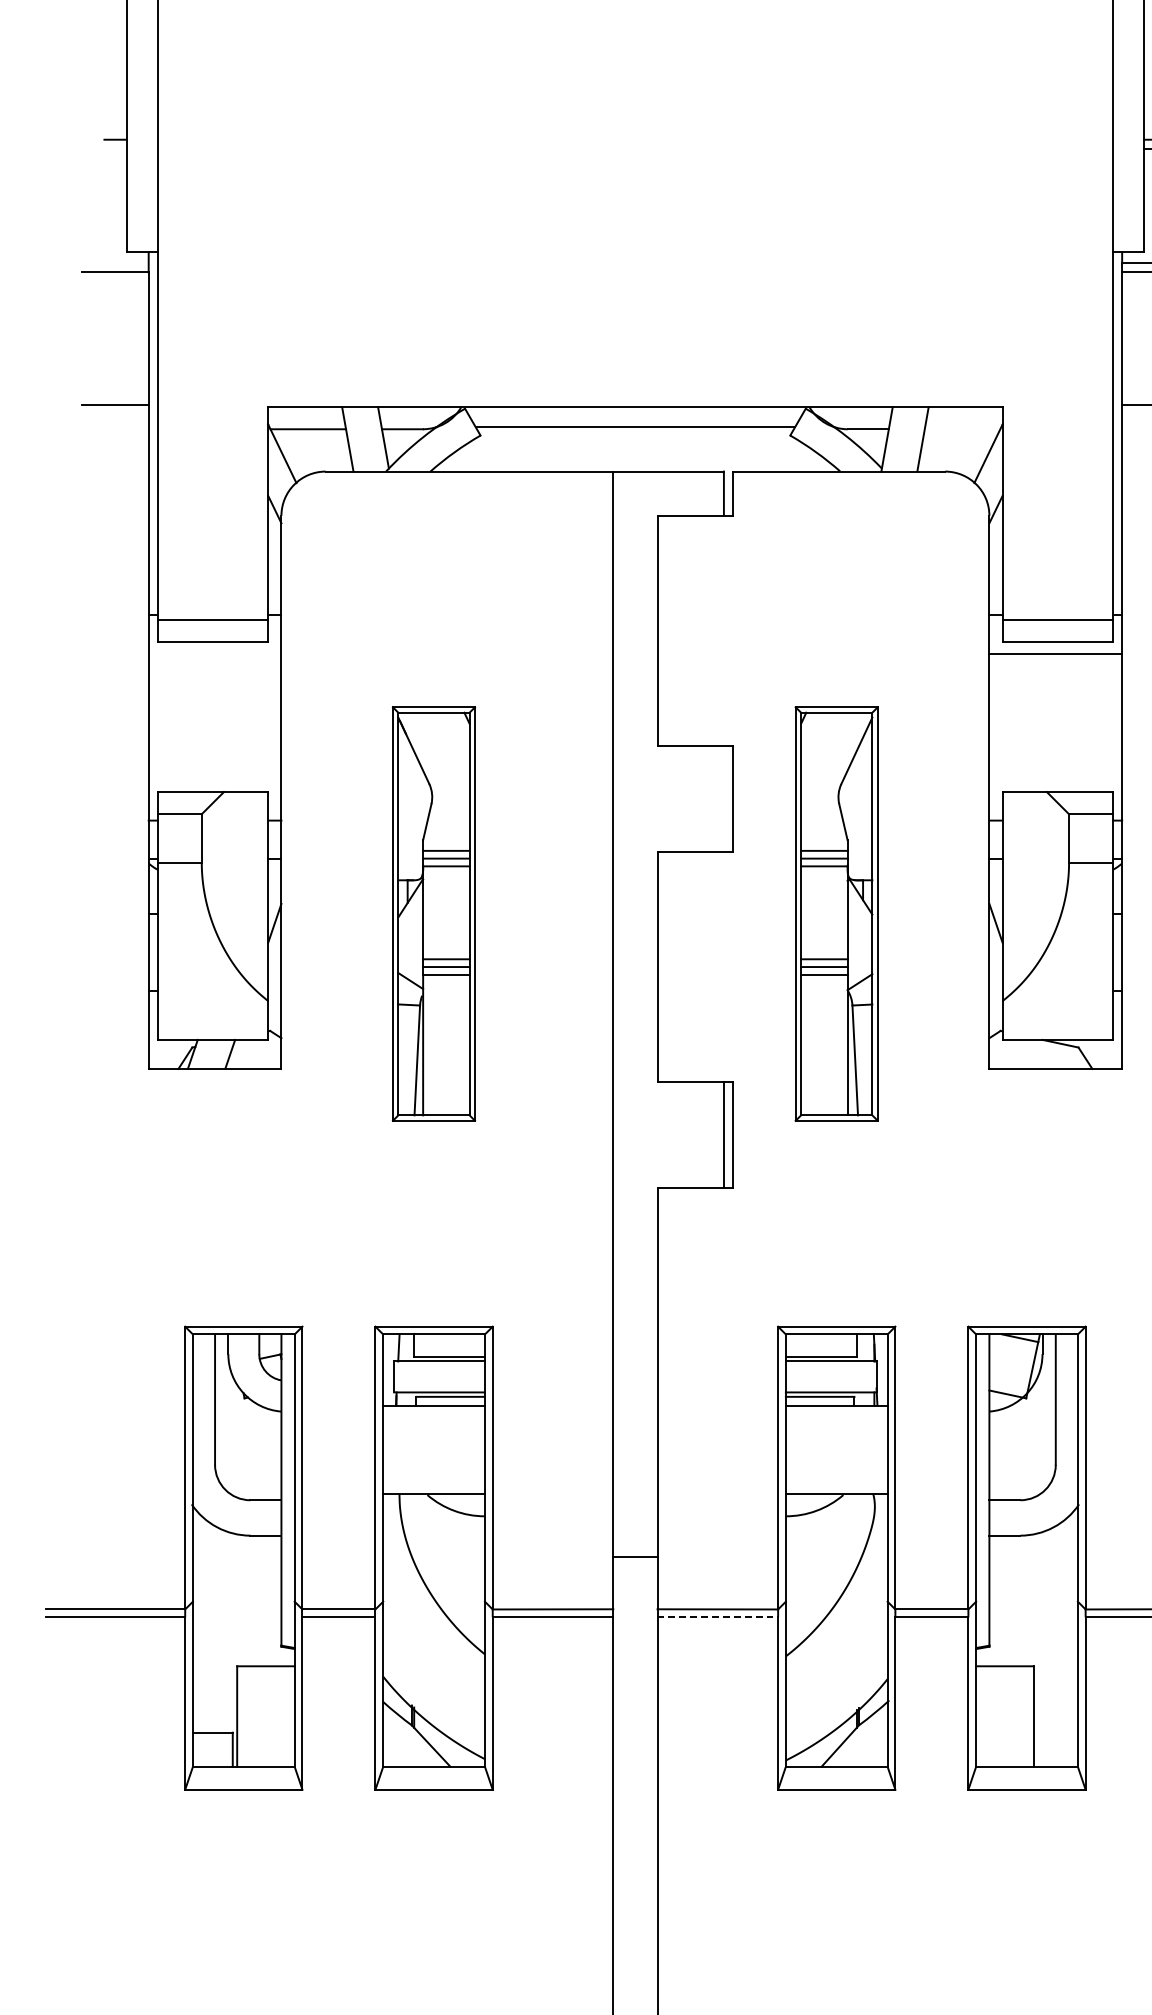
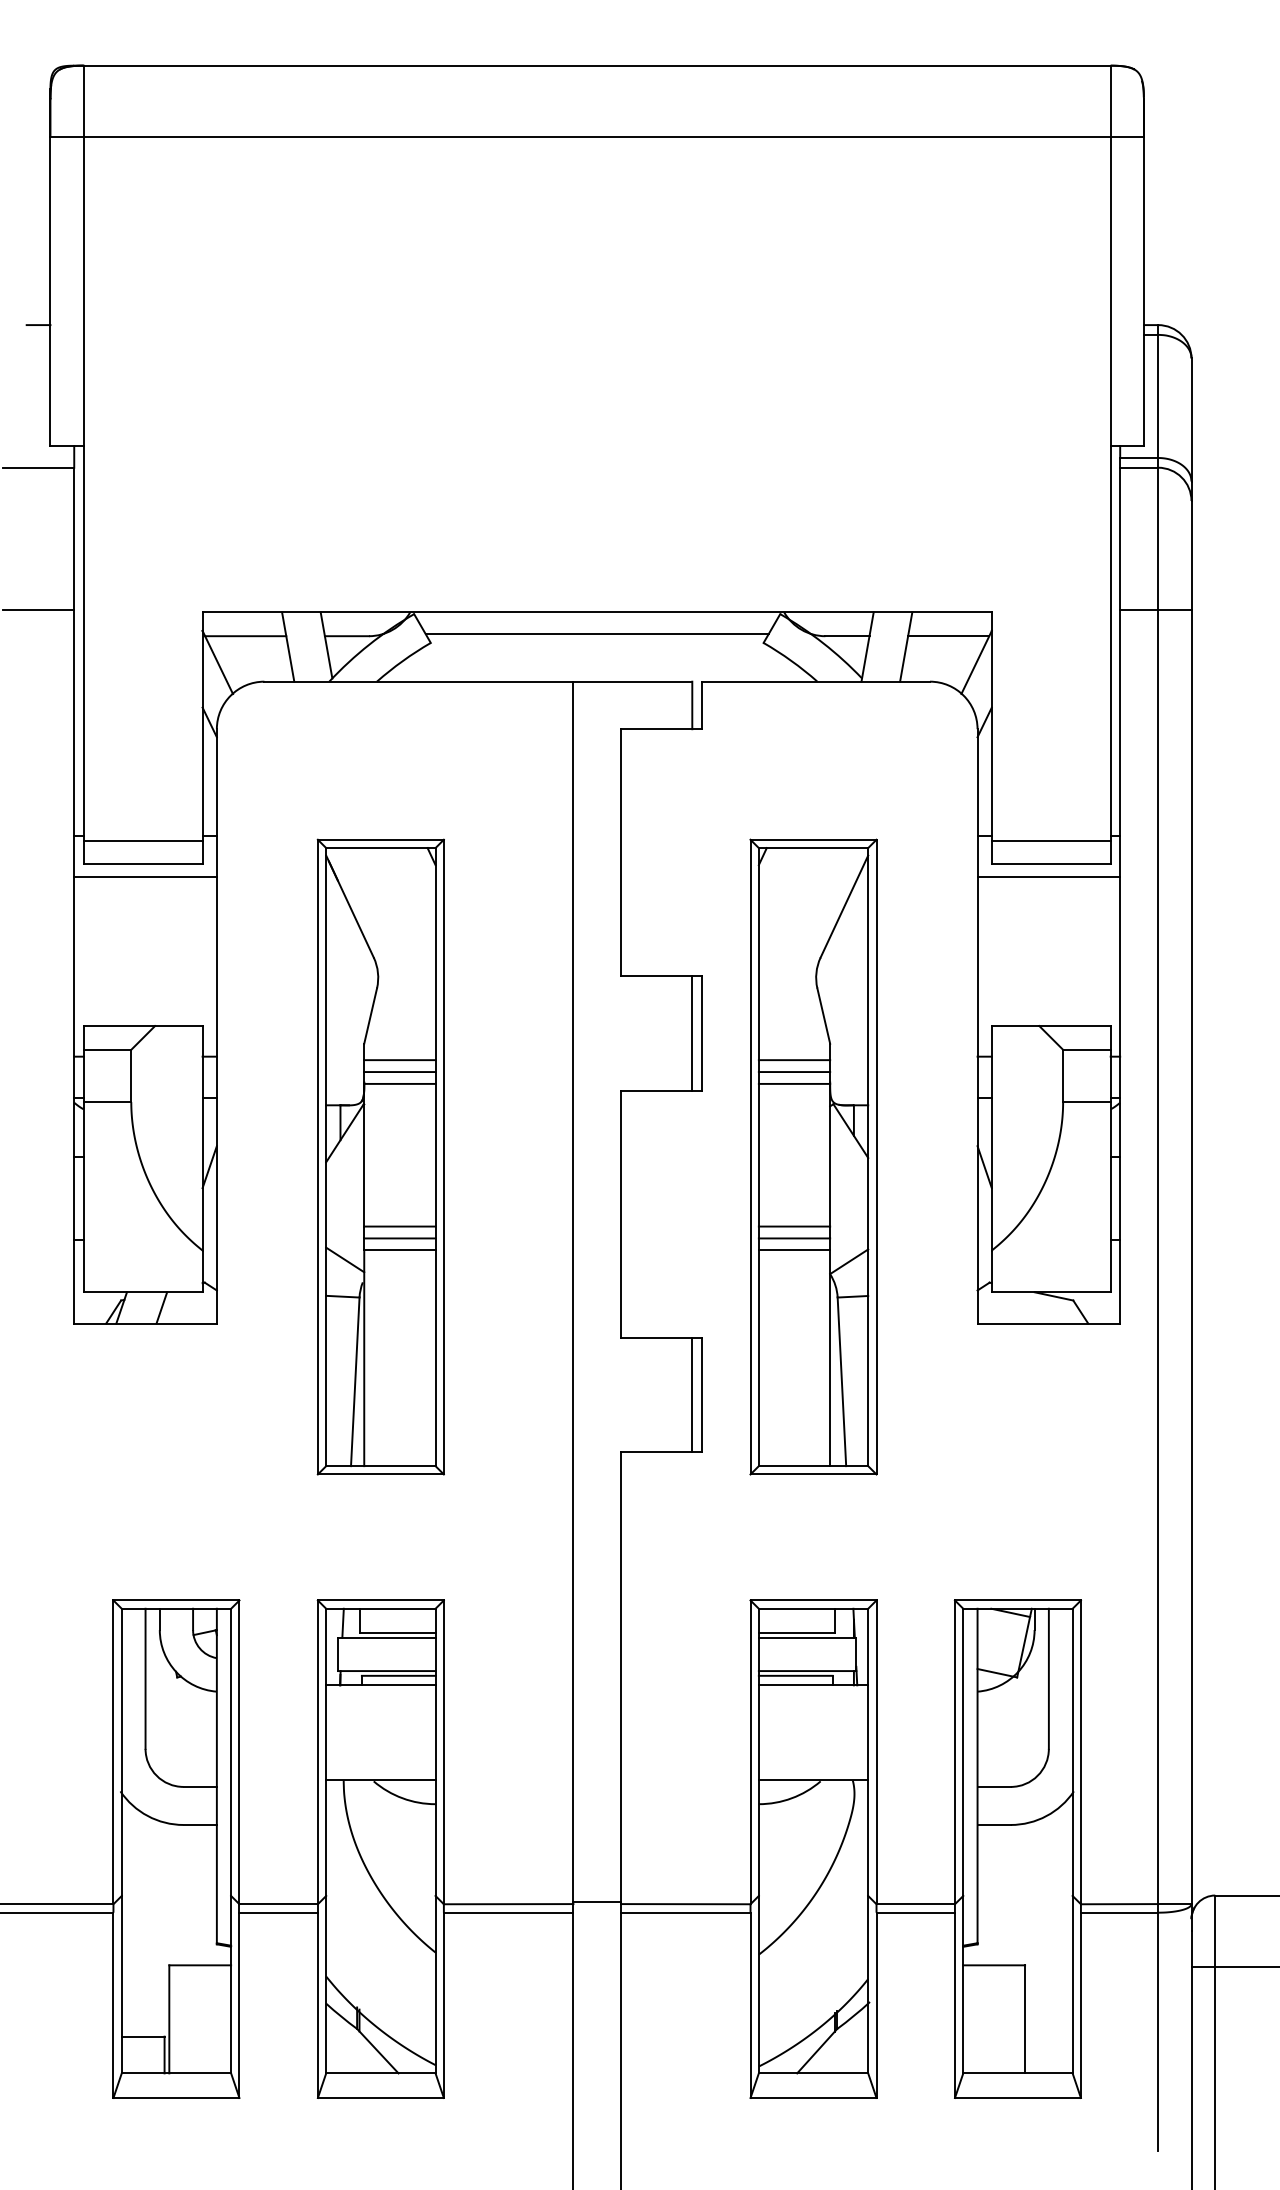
line: (962, 429) -> (948, 636), added
line: (215, 653) -> (145, 877), added
line: (724, 799) -> (692, 1033), added
part: (433, 913) -> (380, 1156), size x1.43
part: (836, 913) -> (813, 1156), size x1.43
line: (634, 1556) -> (596, 1901), moved
line: (717, 1617) -> (685, 1912), dashed -> solid

